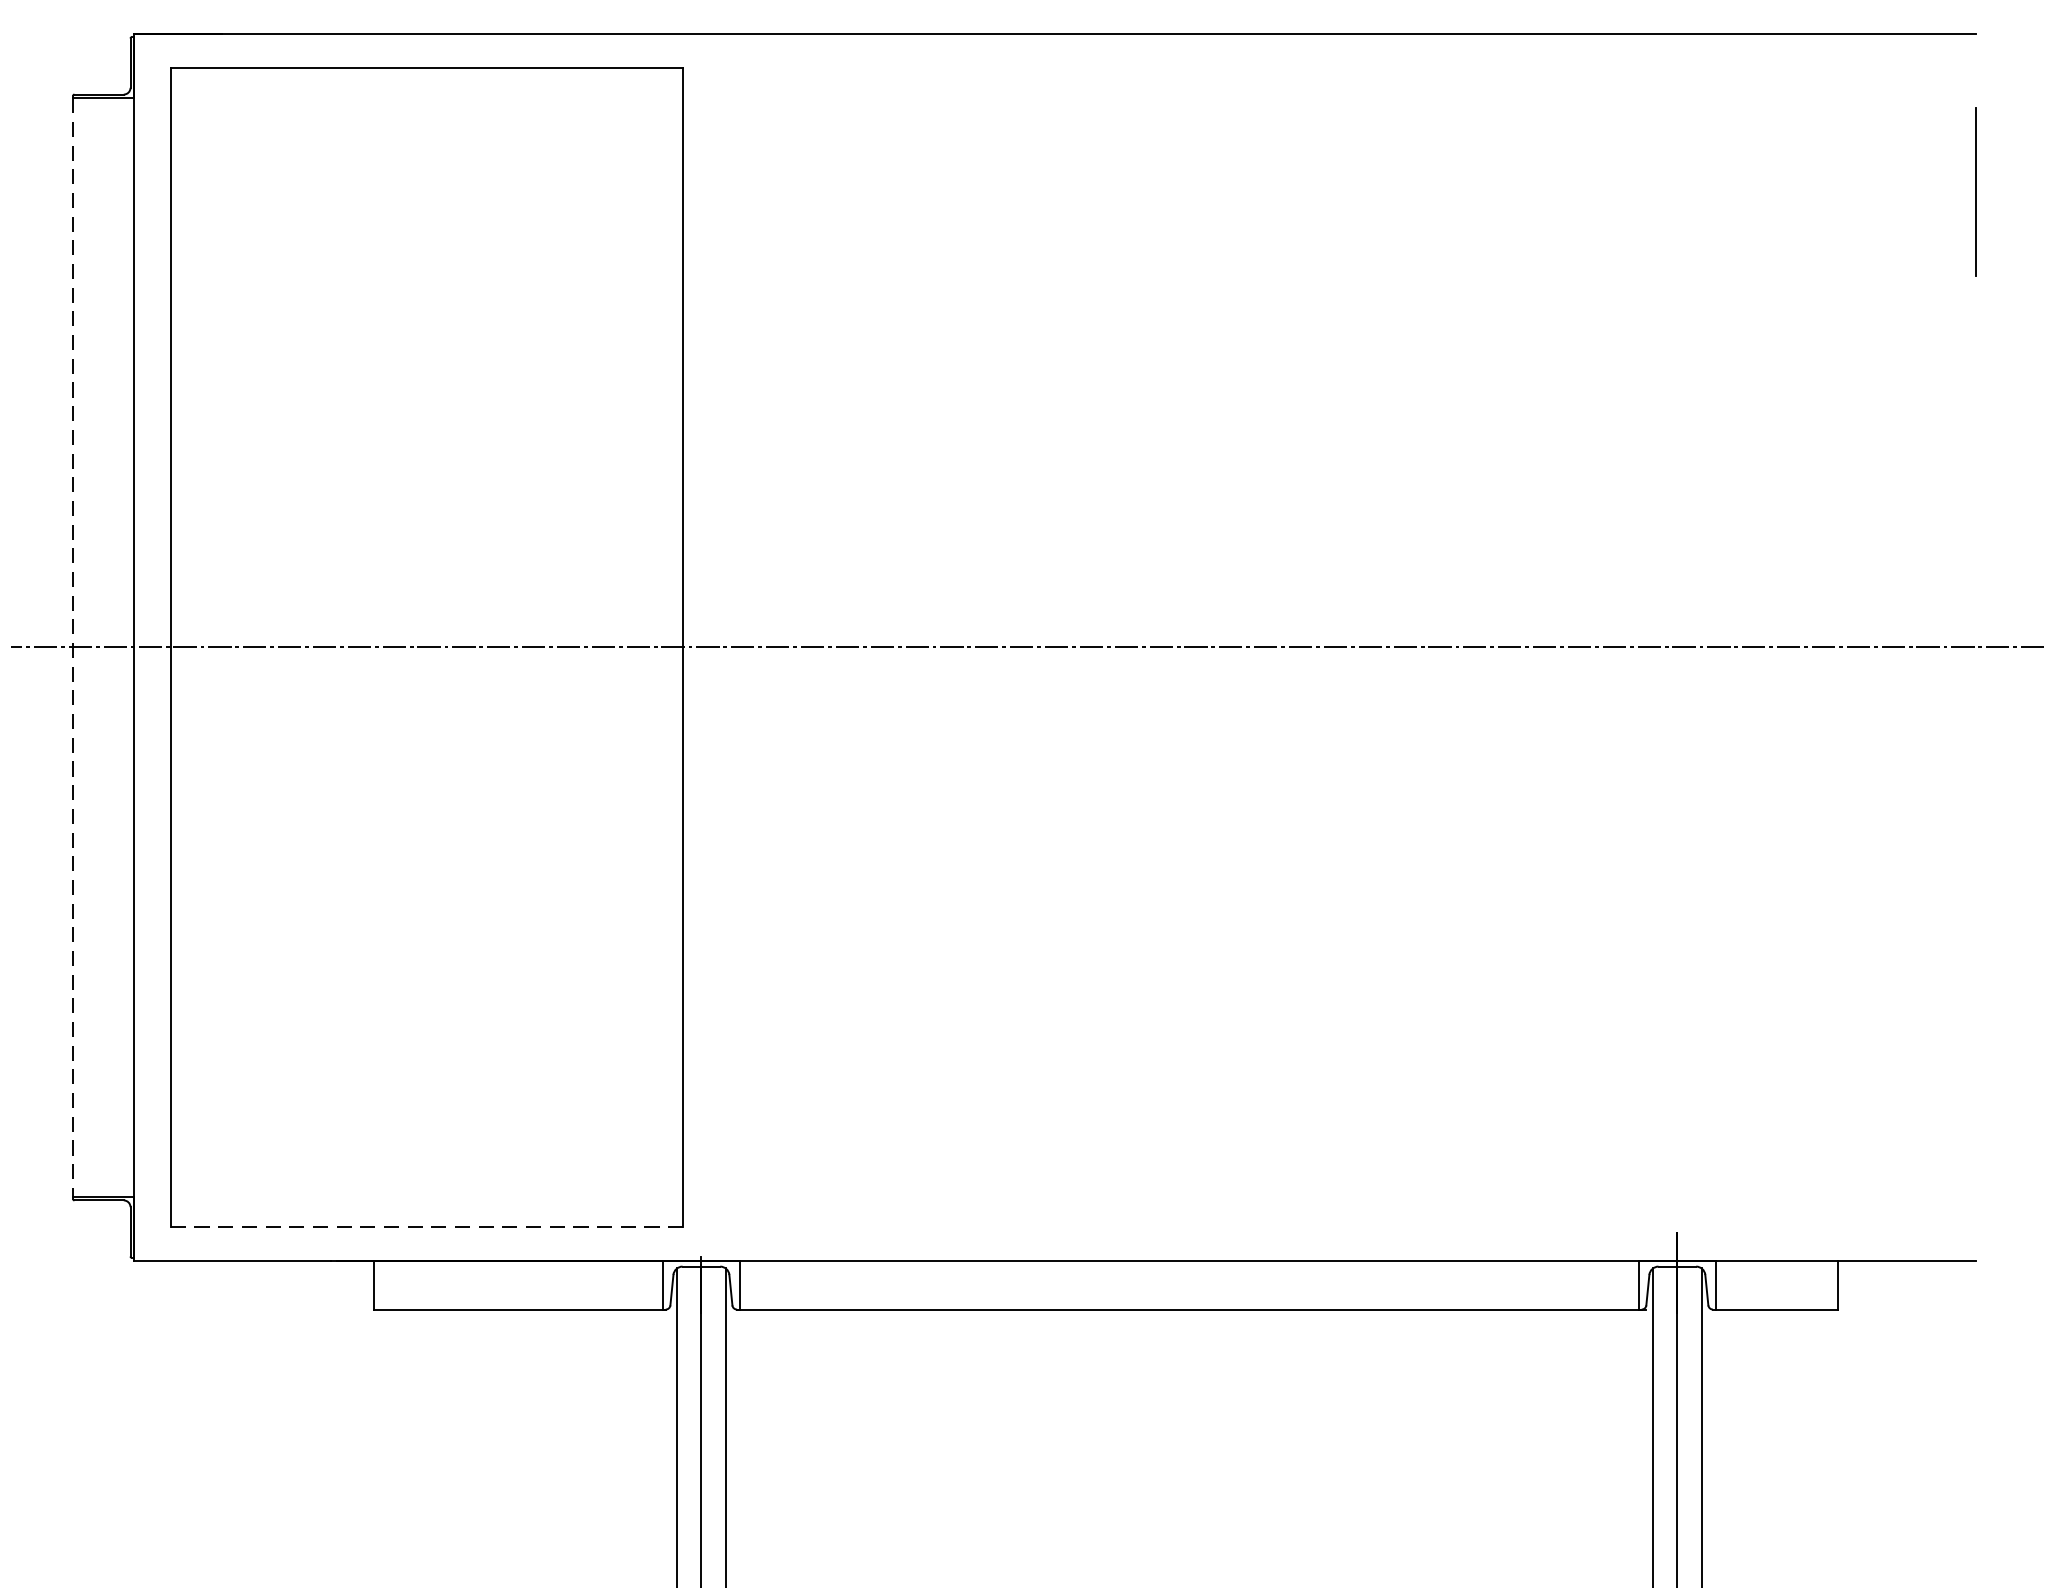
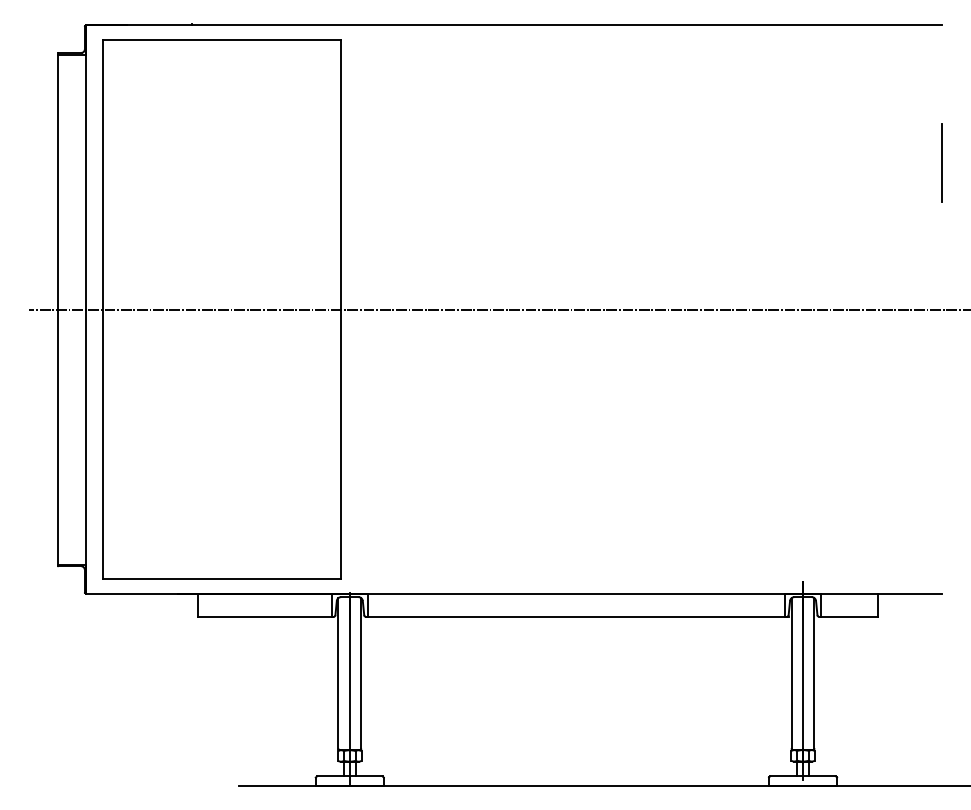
line: (1975, 190) -> (941, 162), moved
line: (74, 649) -> (58, 310), dashed -> solid
line: (427, 1226) -> (222, 578), dashed -> solid

